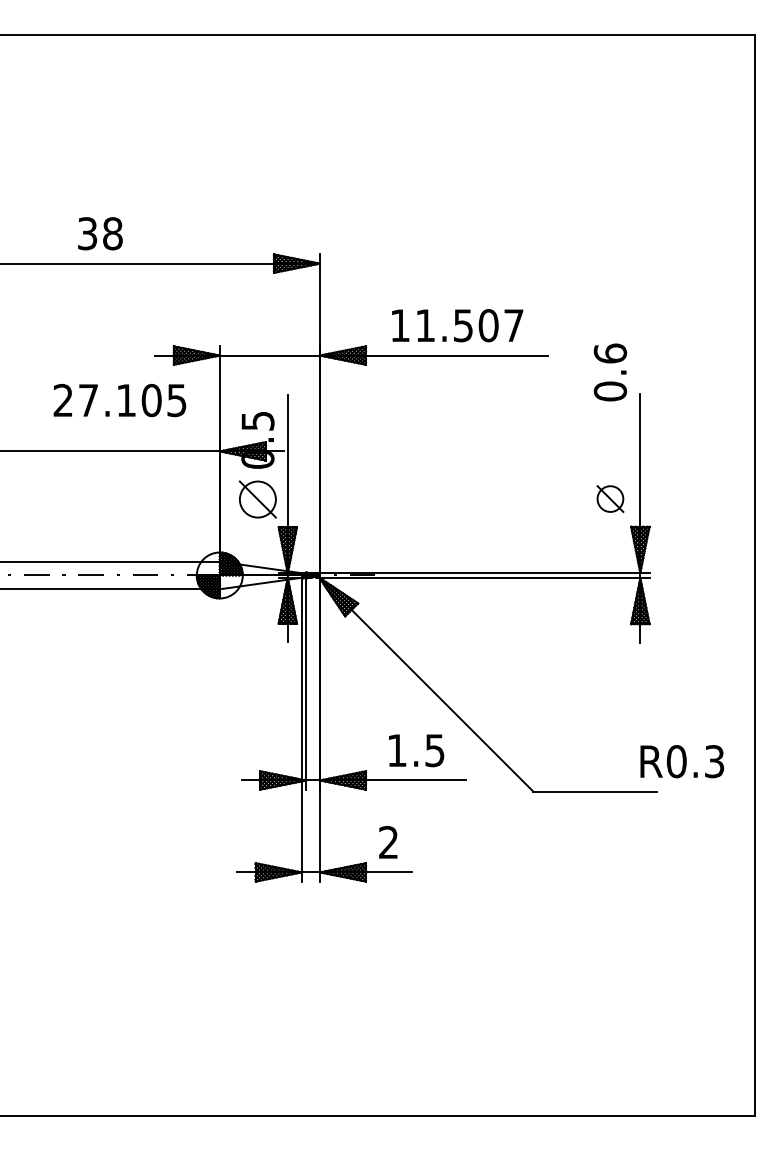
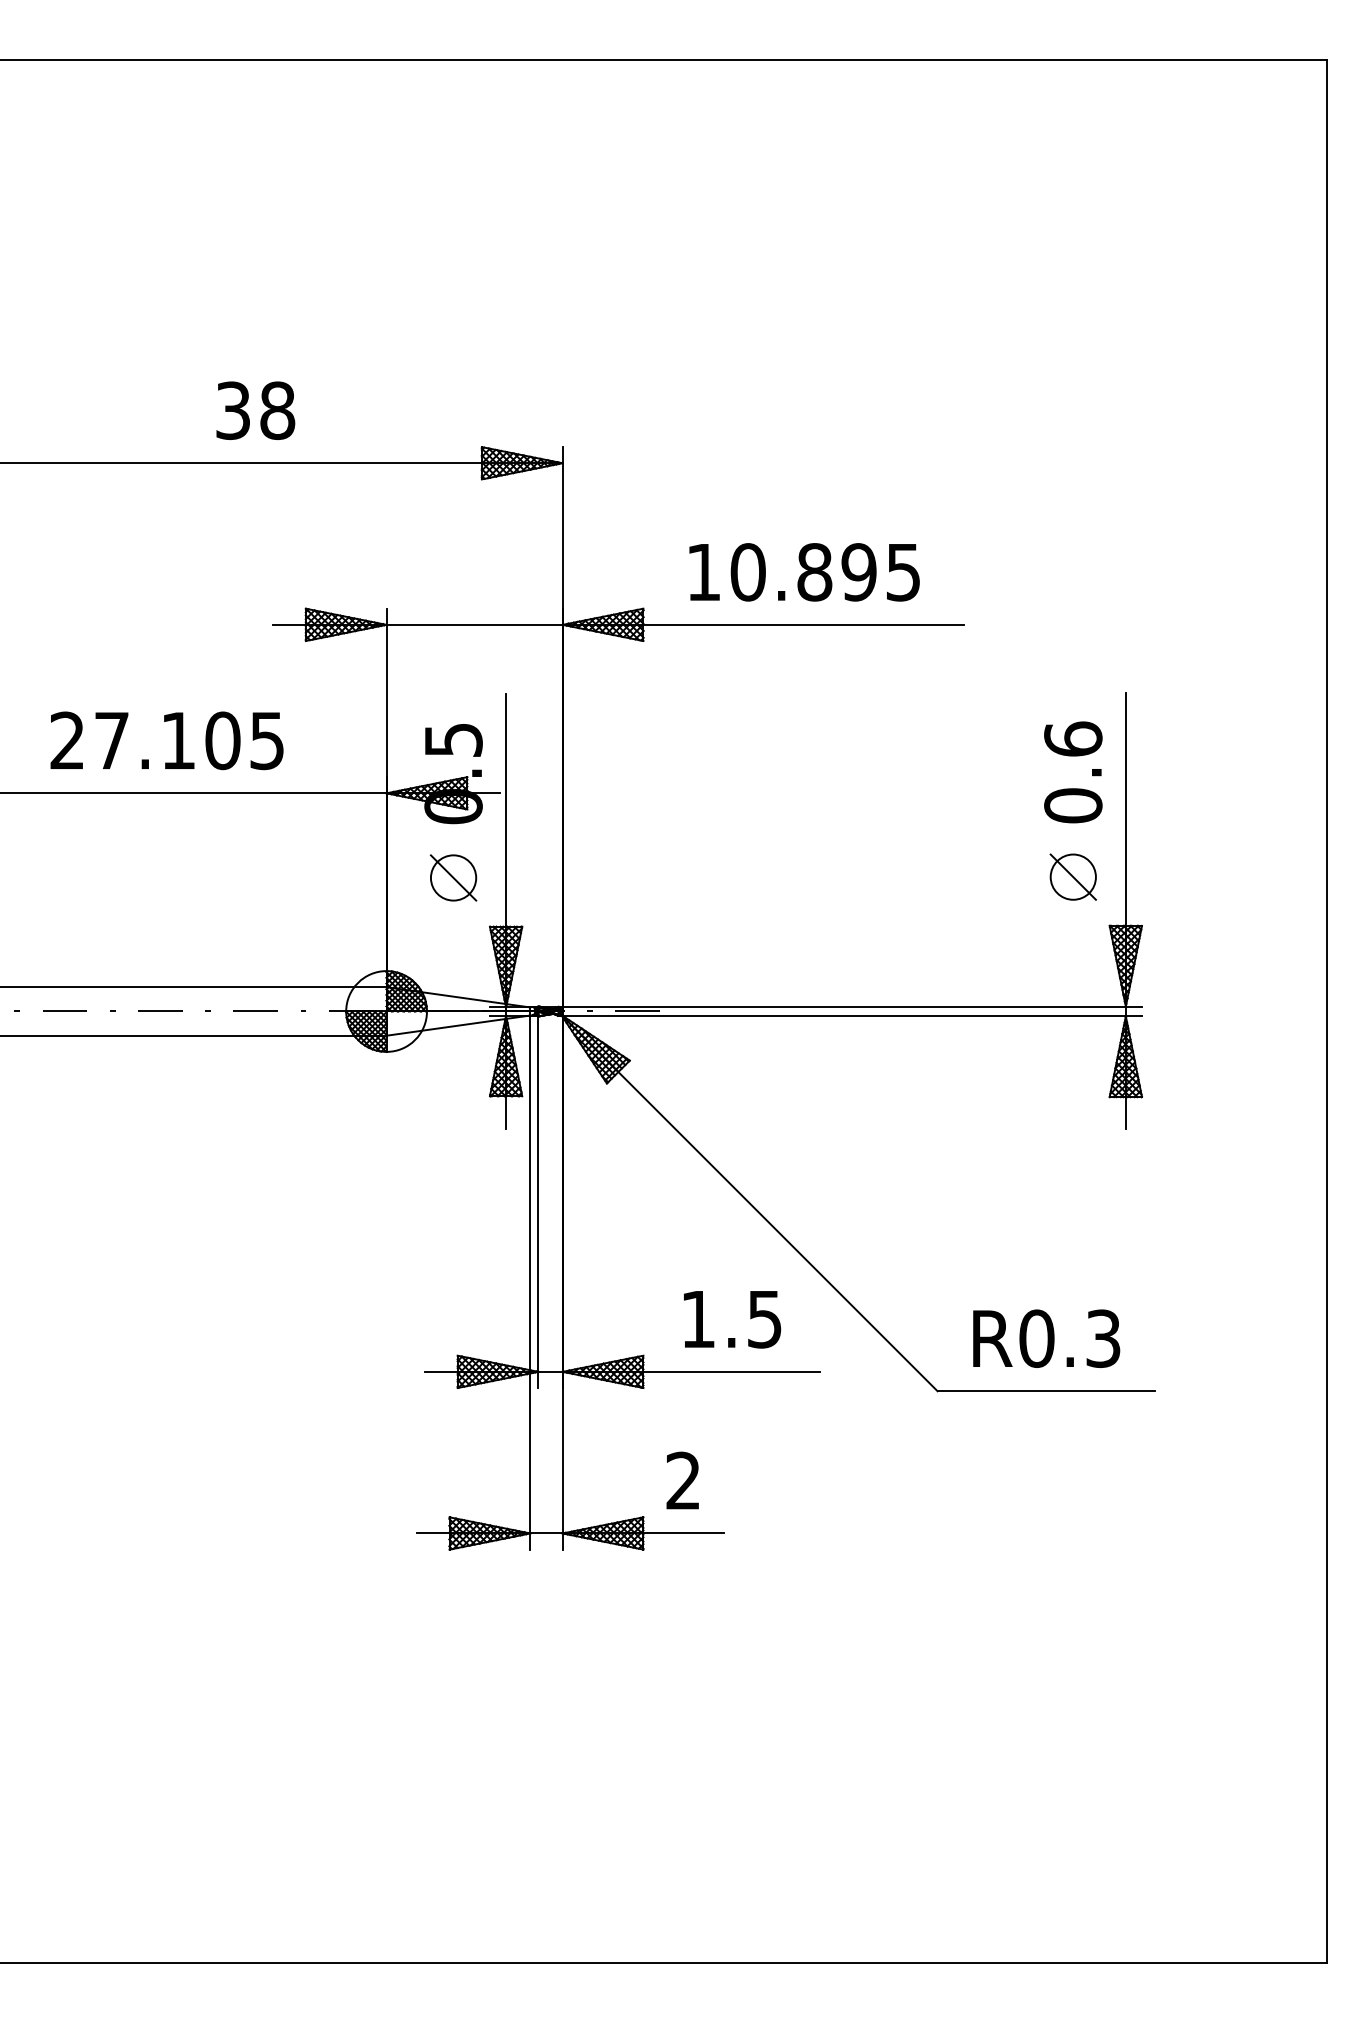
text: (100, 233) -> (255, 410), moved
text: (469, 325) -> (825, 572), 11.507 -> 10.895
text: (610, 372) -> (1073, 772), moved
text: (119, 400) -> (166, 740), moved
part: (257, 499) -> (452, 877), size x0.71
text: (682, 761) -> (1047, 1338), moved

